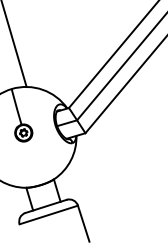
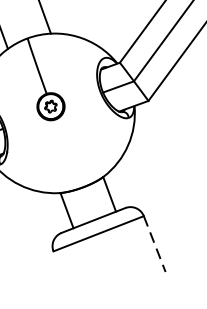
line: (83, 223) -> (154, 243), solid -> dashed

